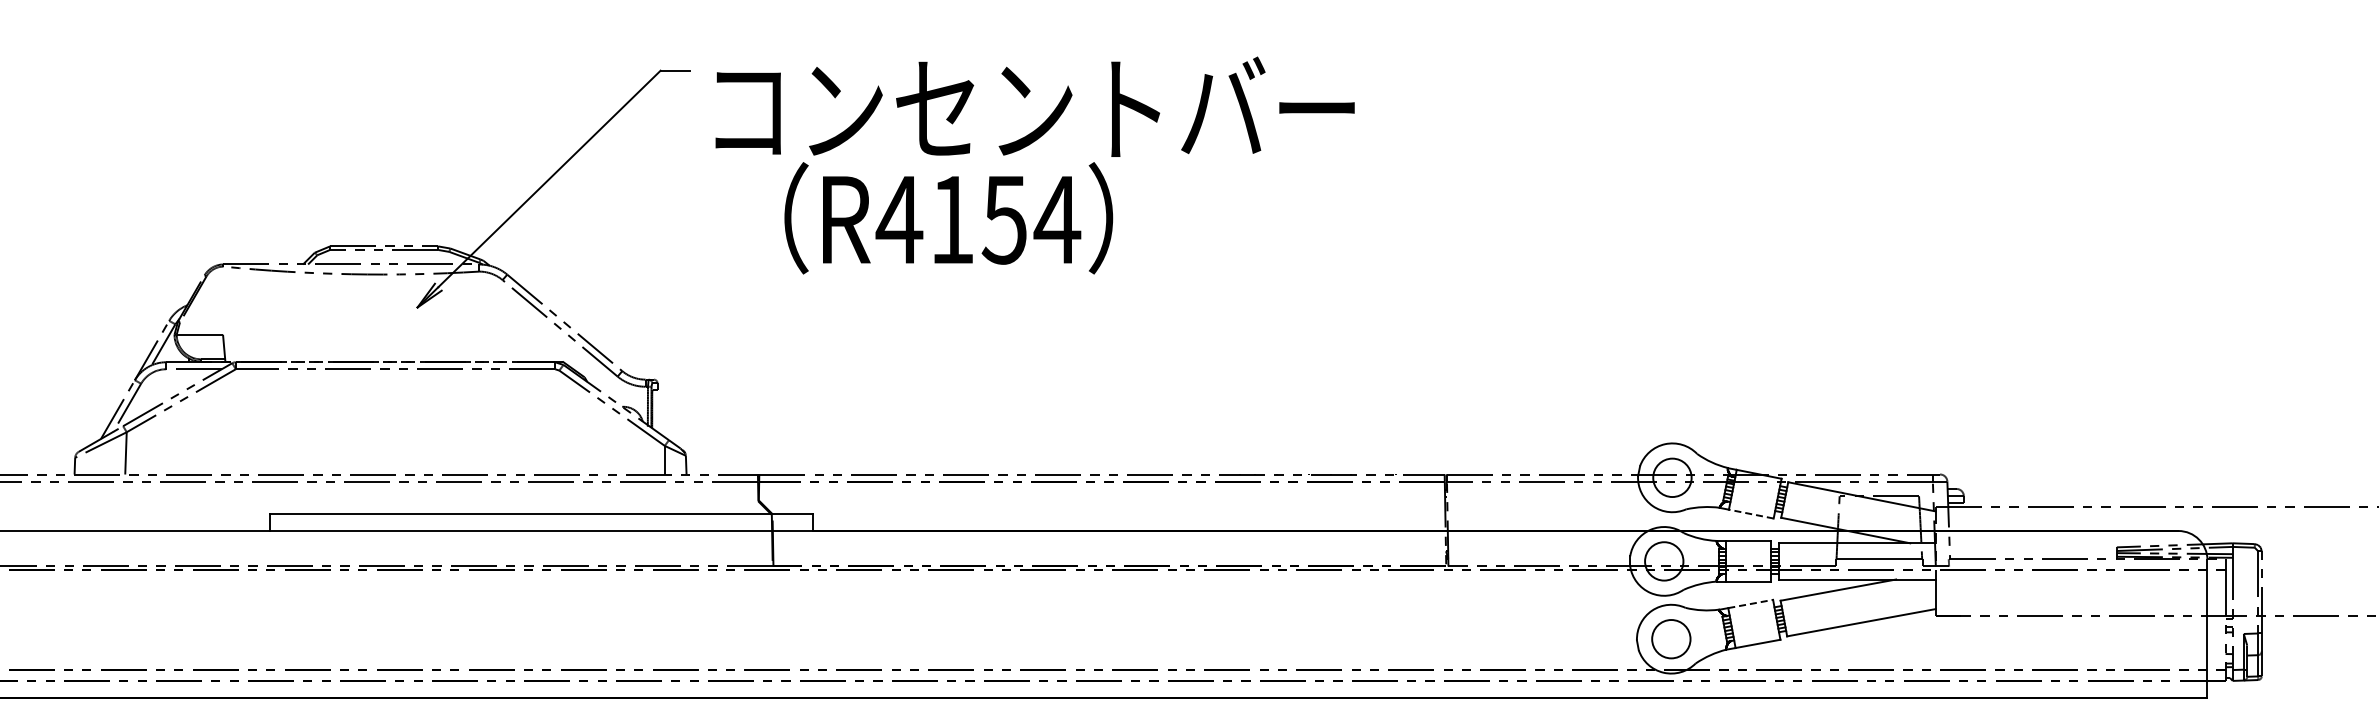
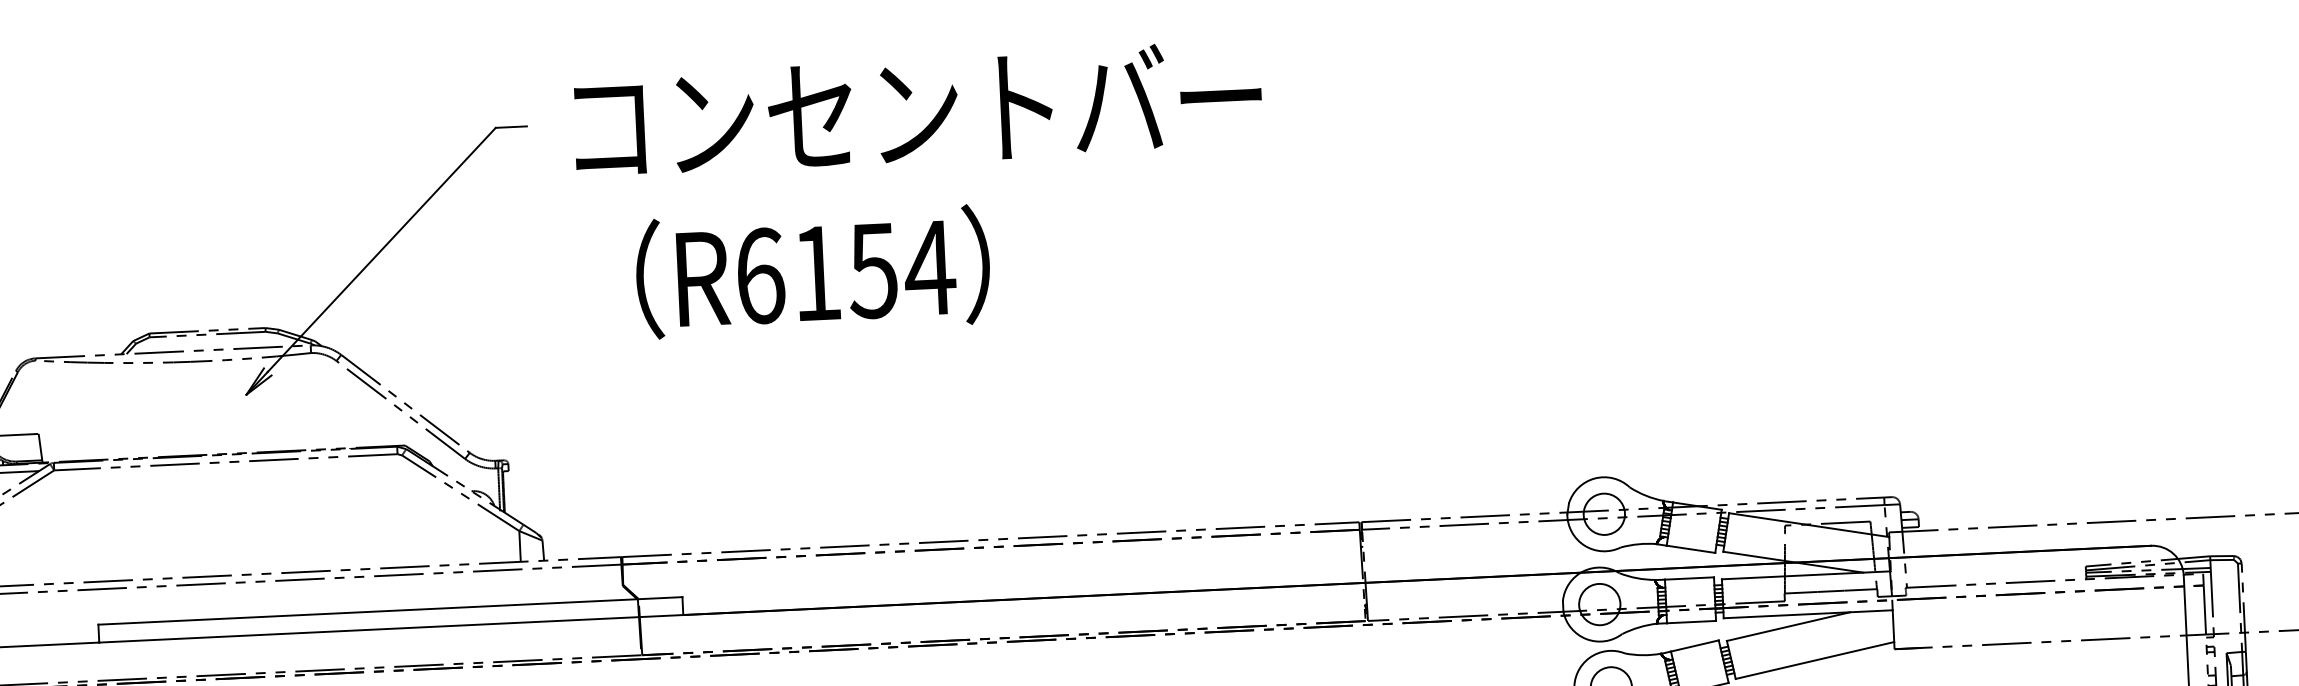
text: (1034, 106) -> (917, 108), moved
text: (899, 219) -> (760, 275), R4154 -> R6154
line: (1751, 514) -> (1691, 549), dashed -> solid
line: (1750, 604) -> (1694, 646), dashed -> solid

